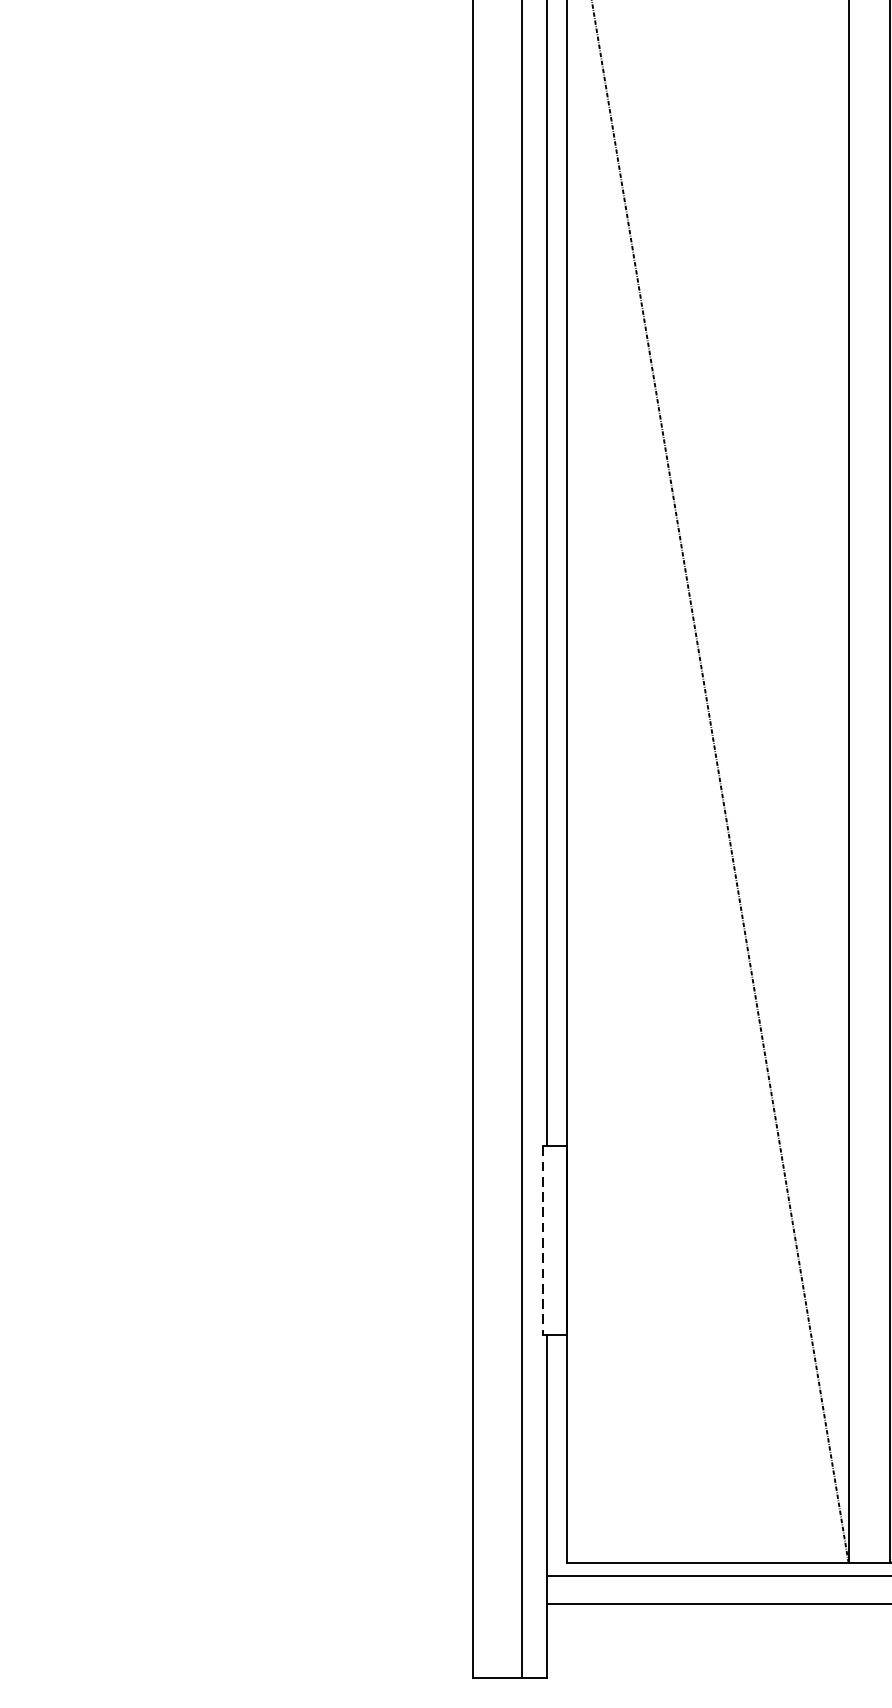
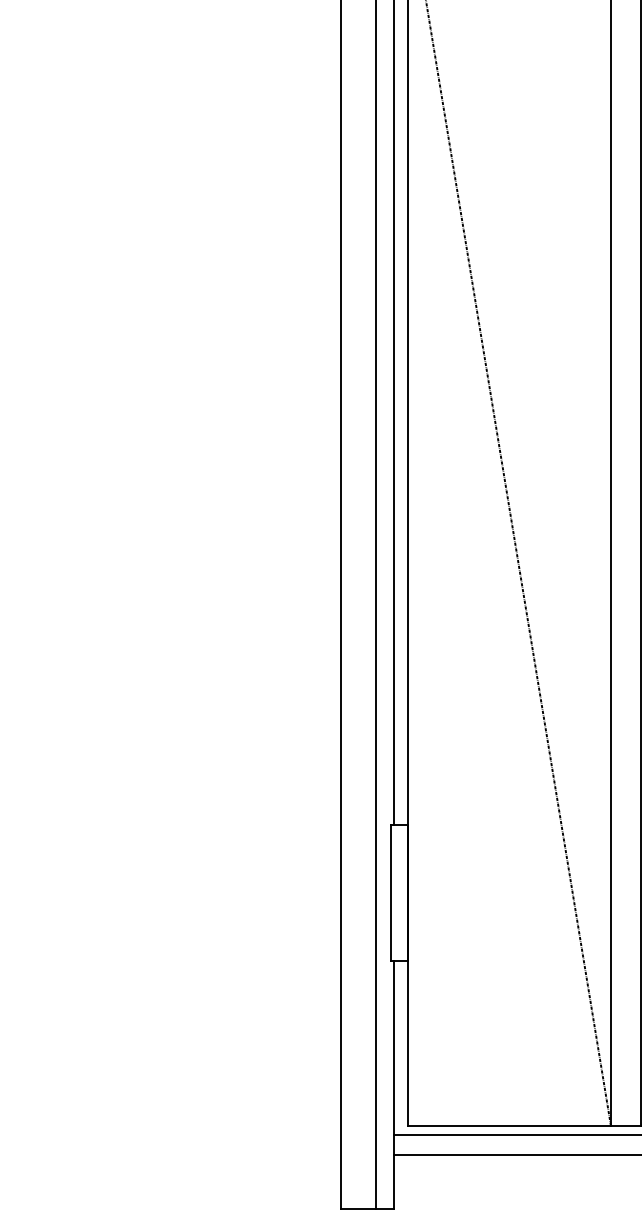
line: (542, 1240) -> (390, 893), dashed -> solid

